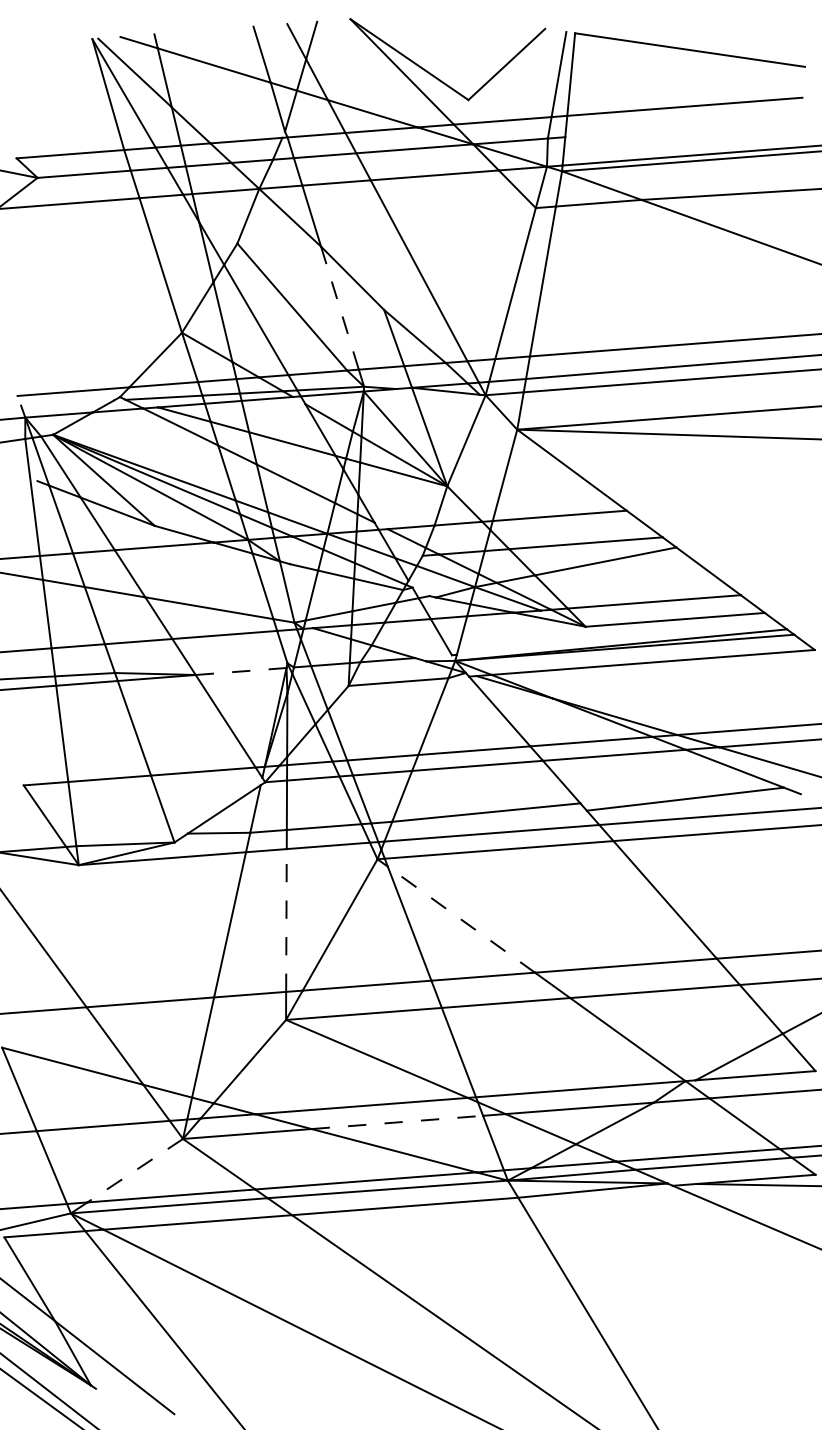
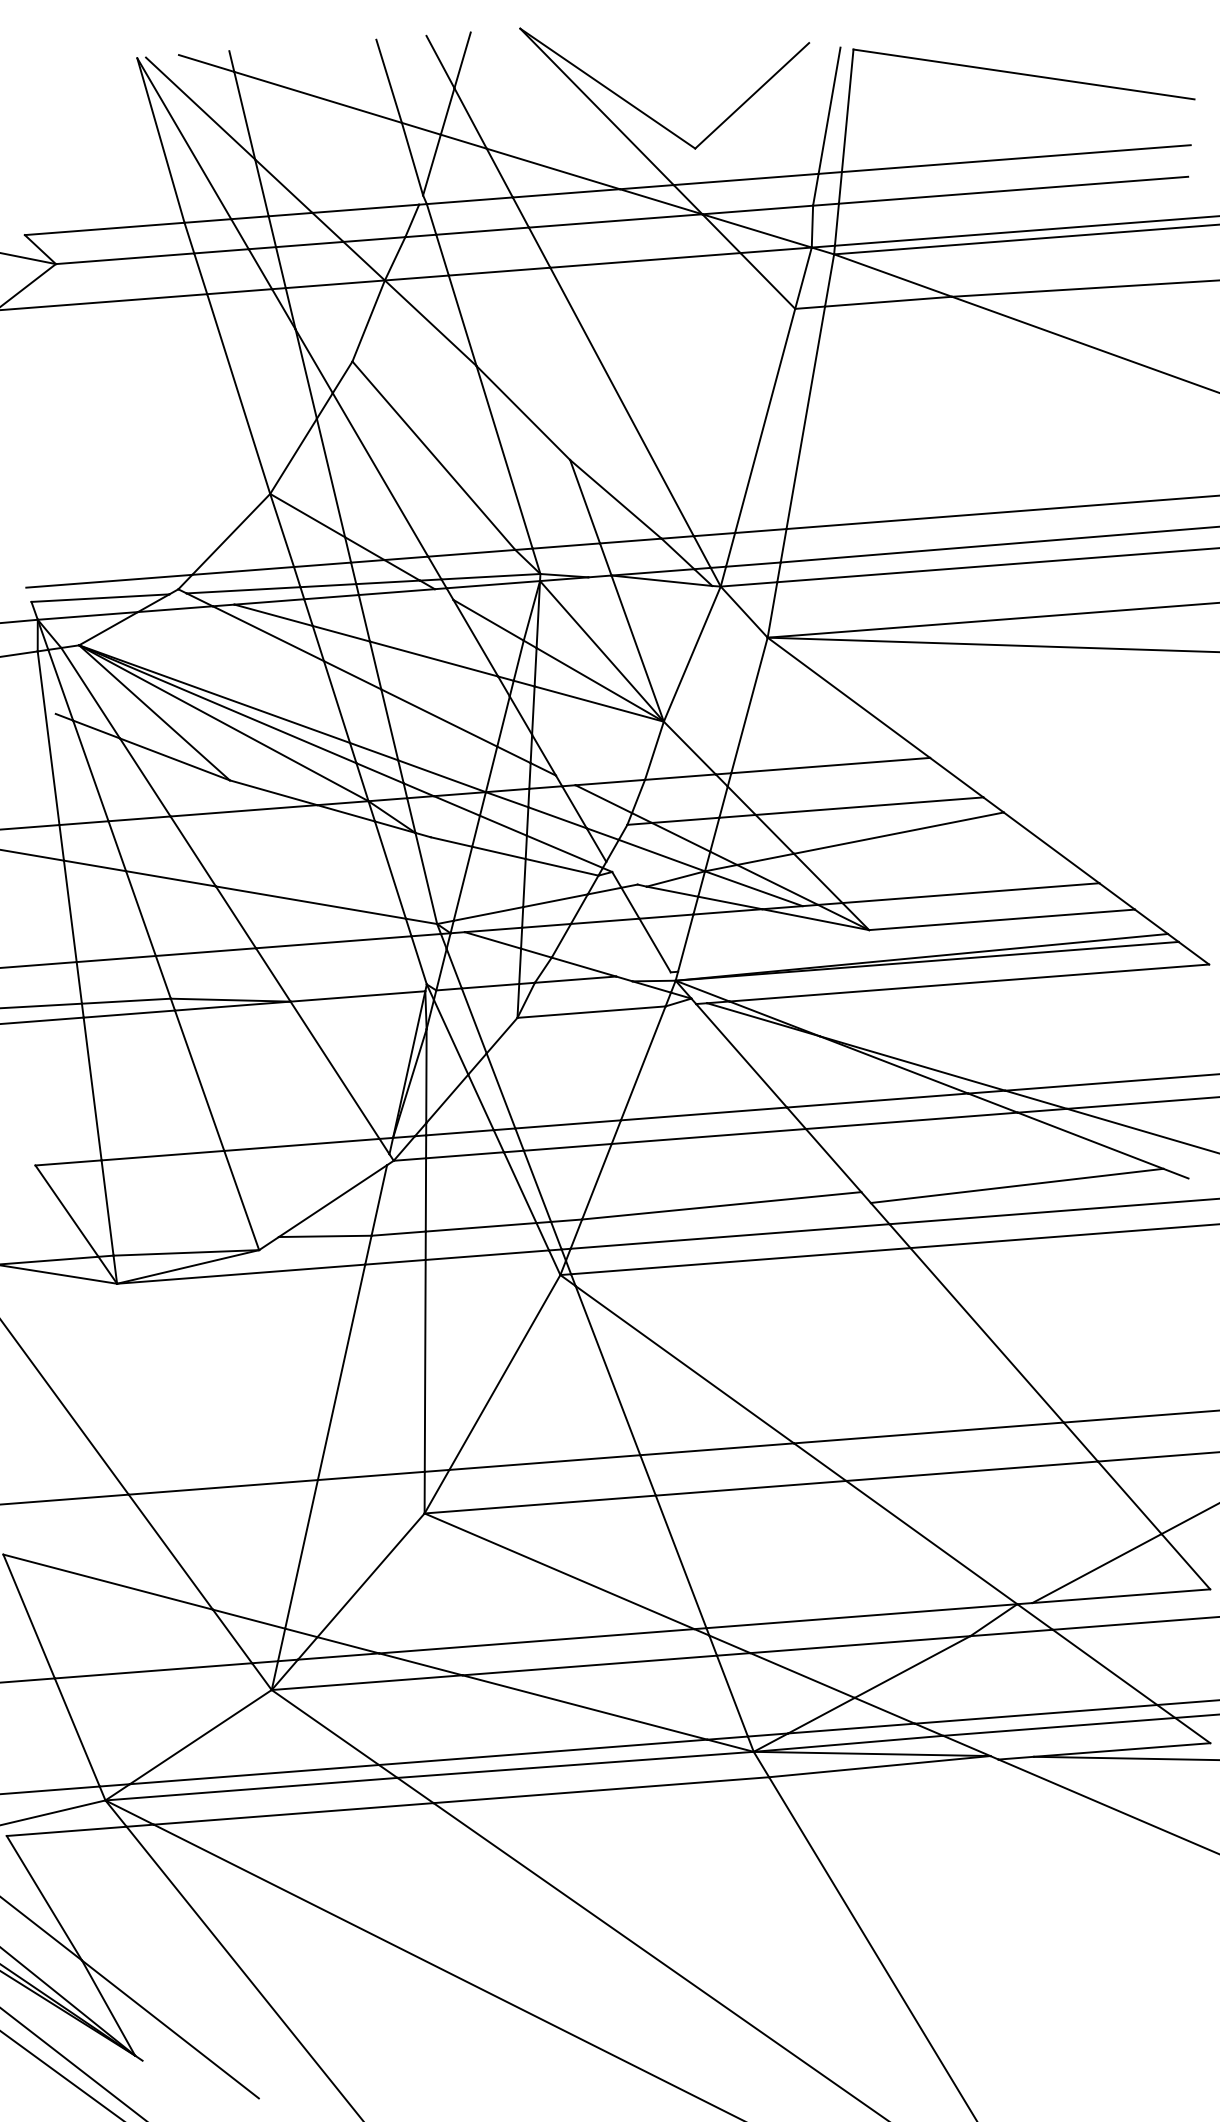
line: (682, 128) -> (1012, 190), added
line: (340, 308) -> (505, 457), dashed -> solid
line: (67, 402) -> (100, 597), added
line: (241, 671) -> (358, 996), dashed -> solid
line: (286, 919) -> (425, 1364), dashed -> solid
line: (461, 919) -> (684, 1364), dashed -> solid
line: (397, 1122) -> (589, 1665), dashed -> solid
line: (134, 1170) -> (199, 1736), dashed -> solid

